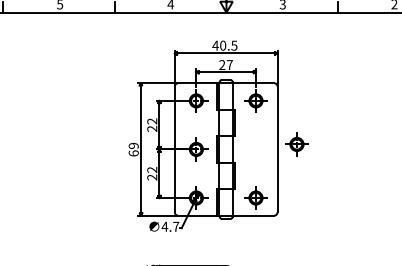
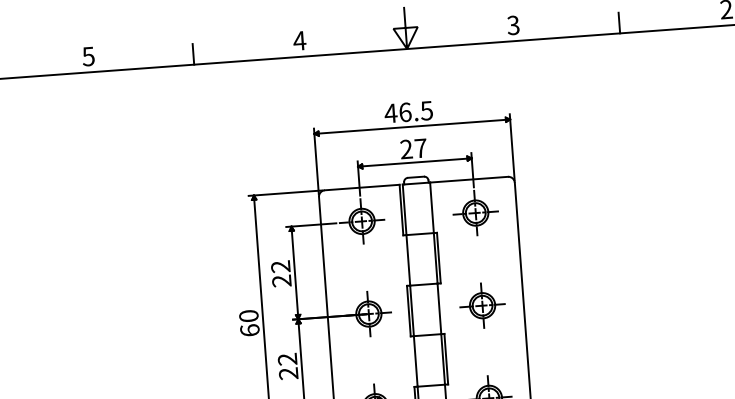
text: (223, 45) -> (406, 111), 40.5 -> 46.5
part: (296, 144) -> (481, 305), moved
text: (133, 145) -> (248, 315), 69 -> 60

